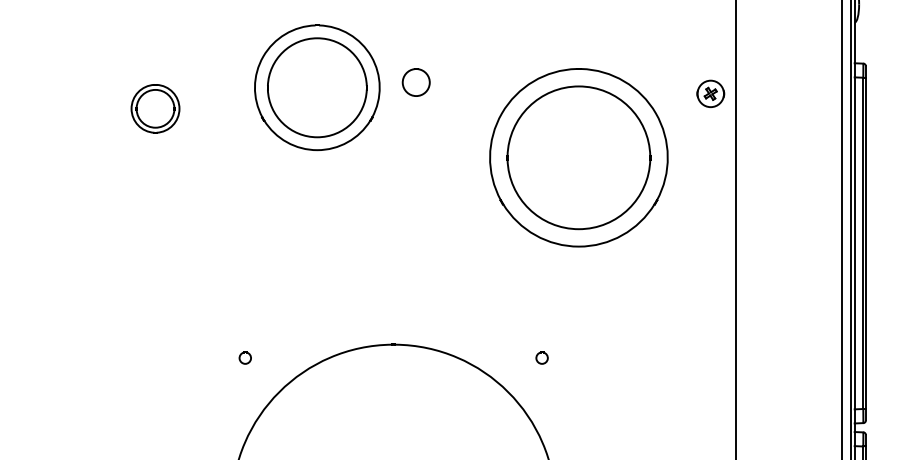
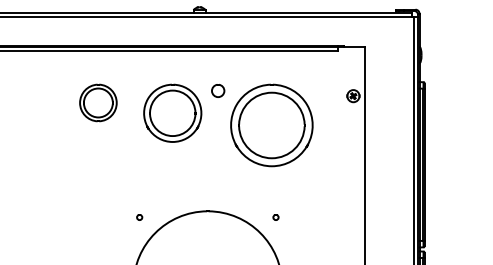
part: (316, 85) -> (172, 112), moved
part: (155, 107) -> (98, 102), size x1.67
part: (578, 157) -> (271, 125), moved

